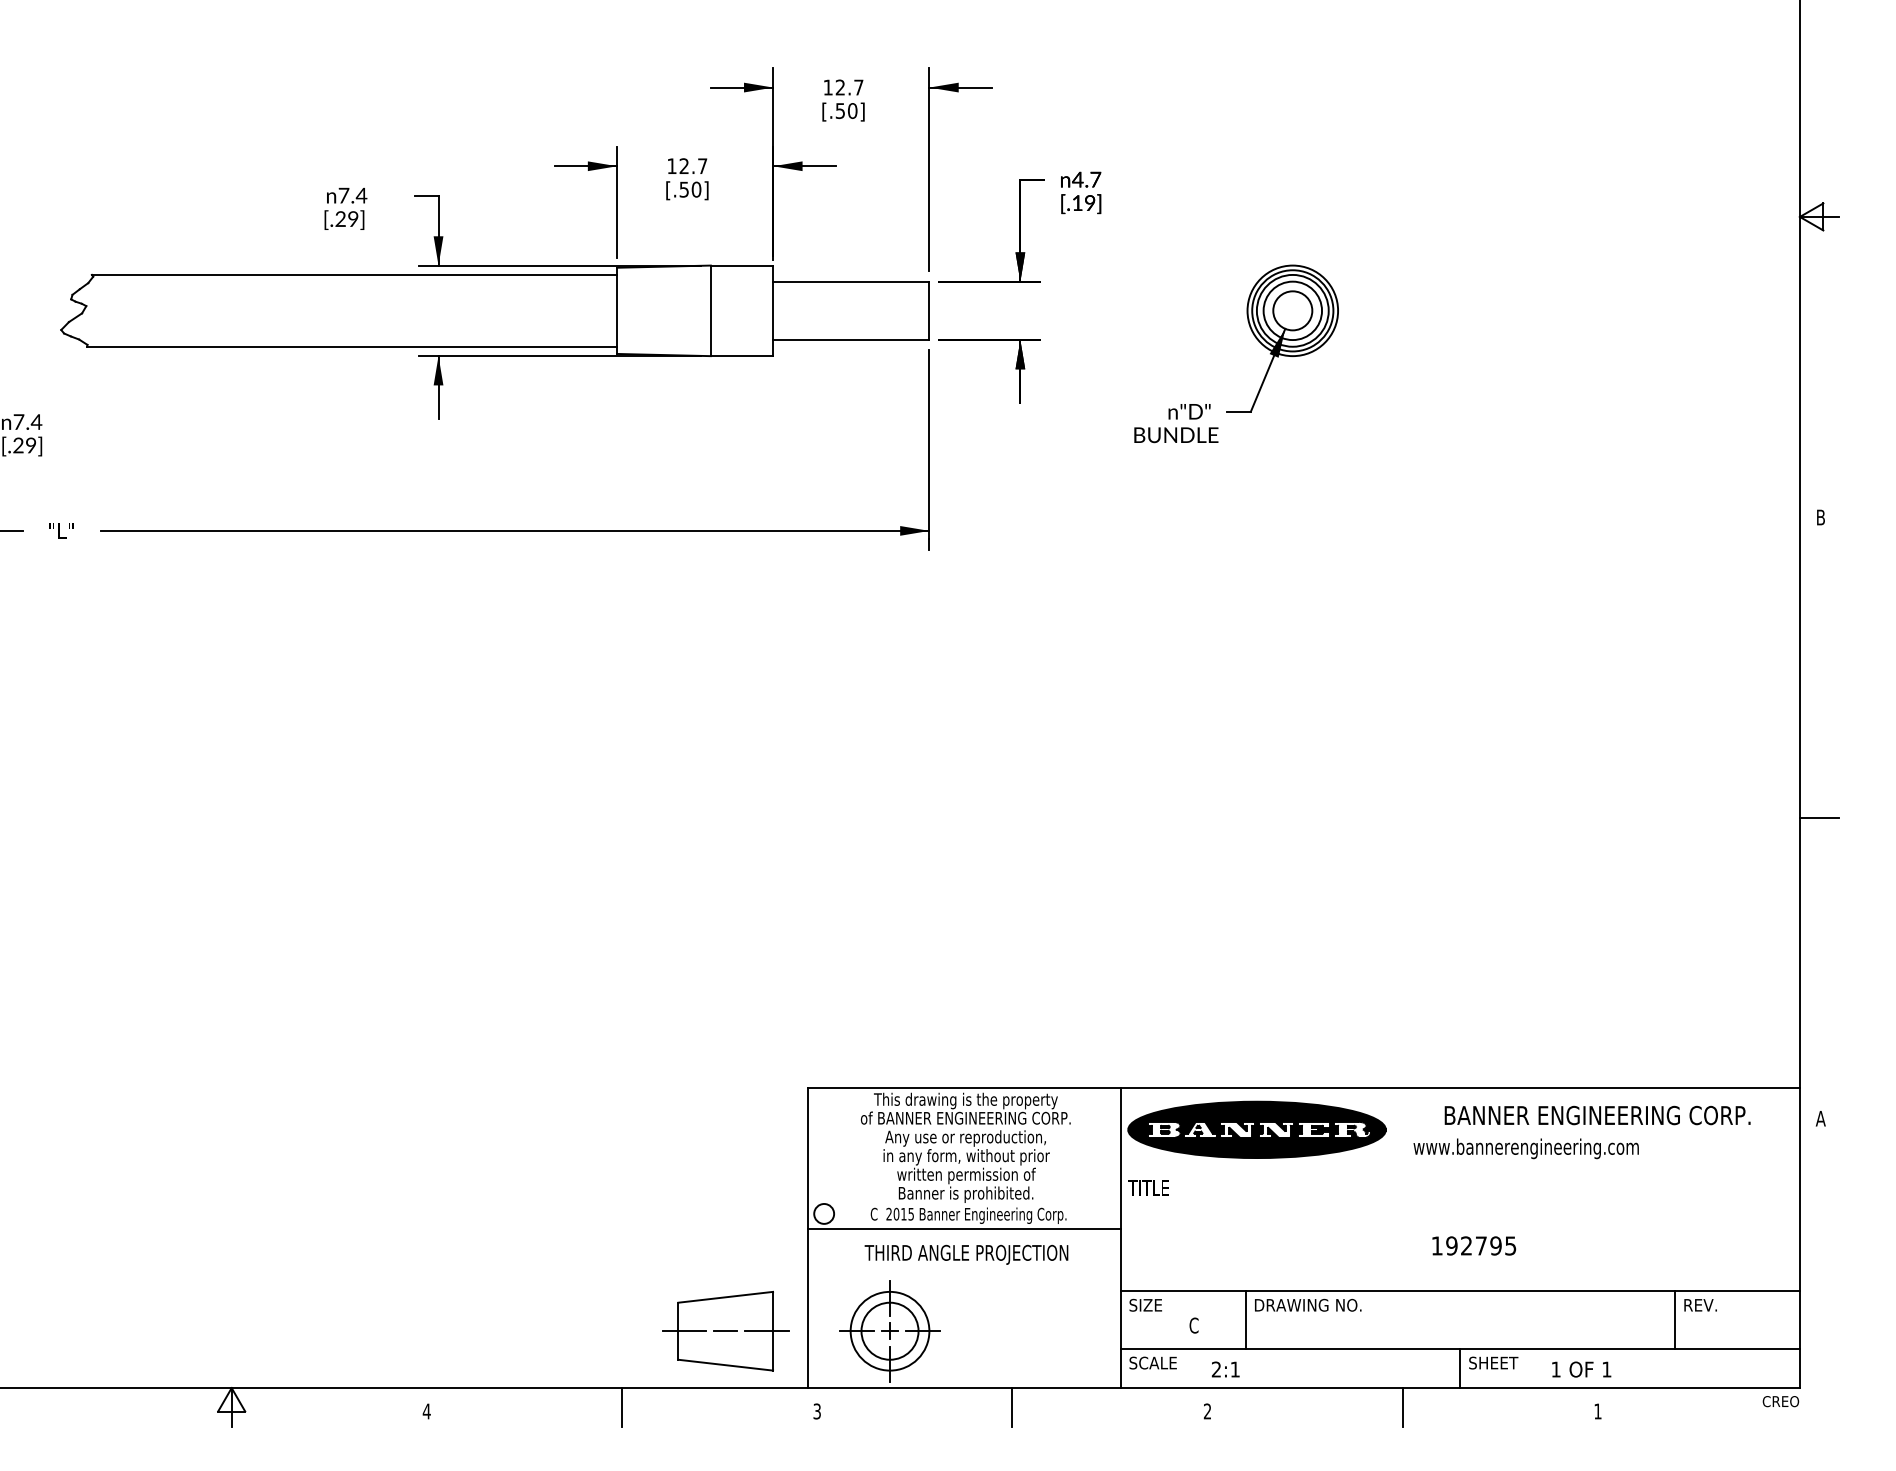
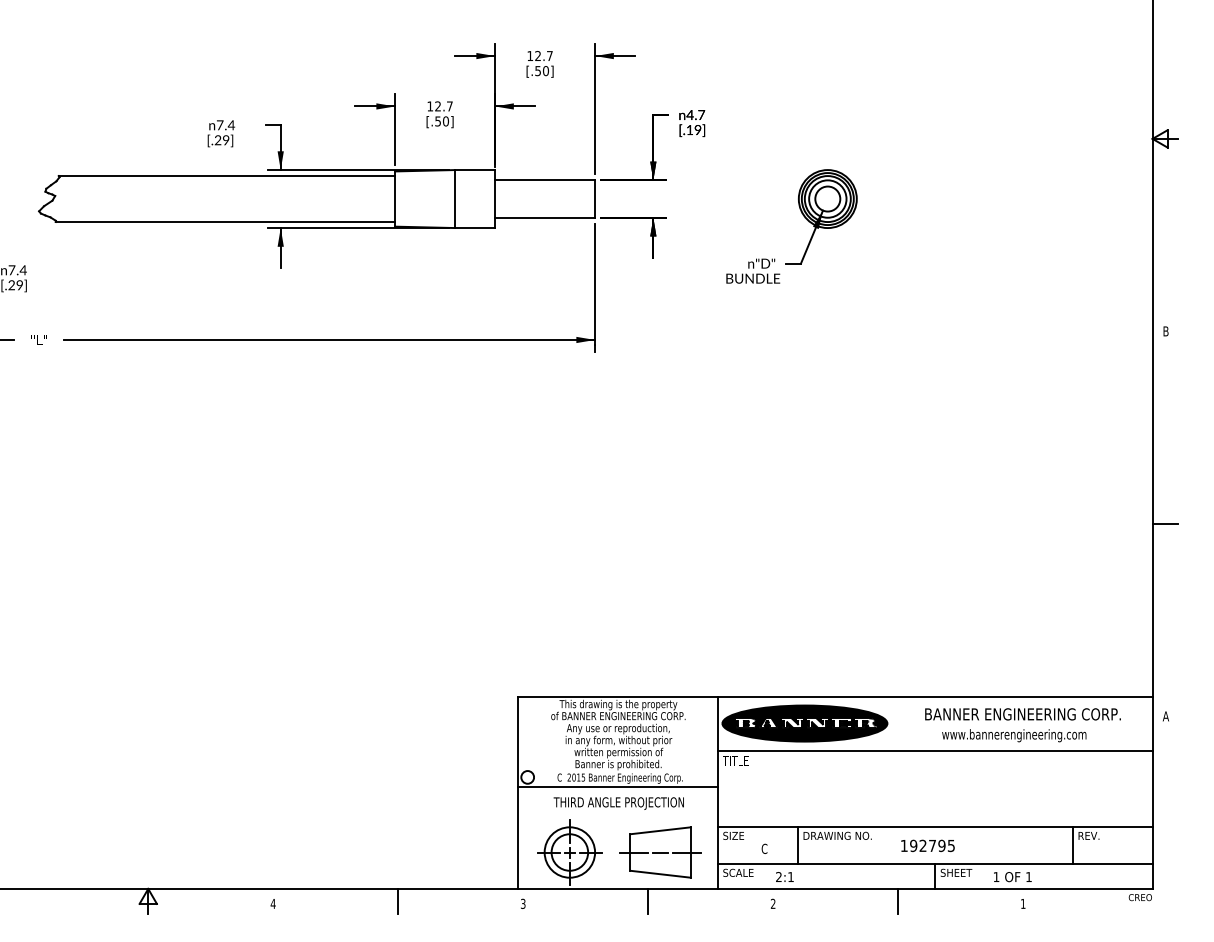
text: (1526, 1148) -> (1014, 735), moved
line: (1459, 1171) -> (934, 750), added
text: (1473, 1245) -> (927, 845), moved
part: (725, 1331) -> (660, 852), moved

